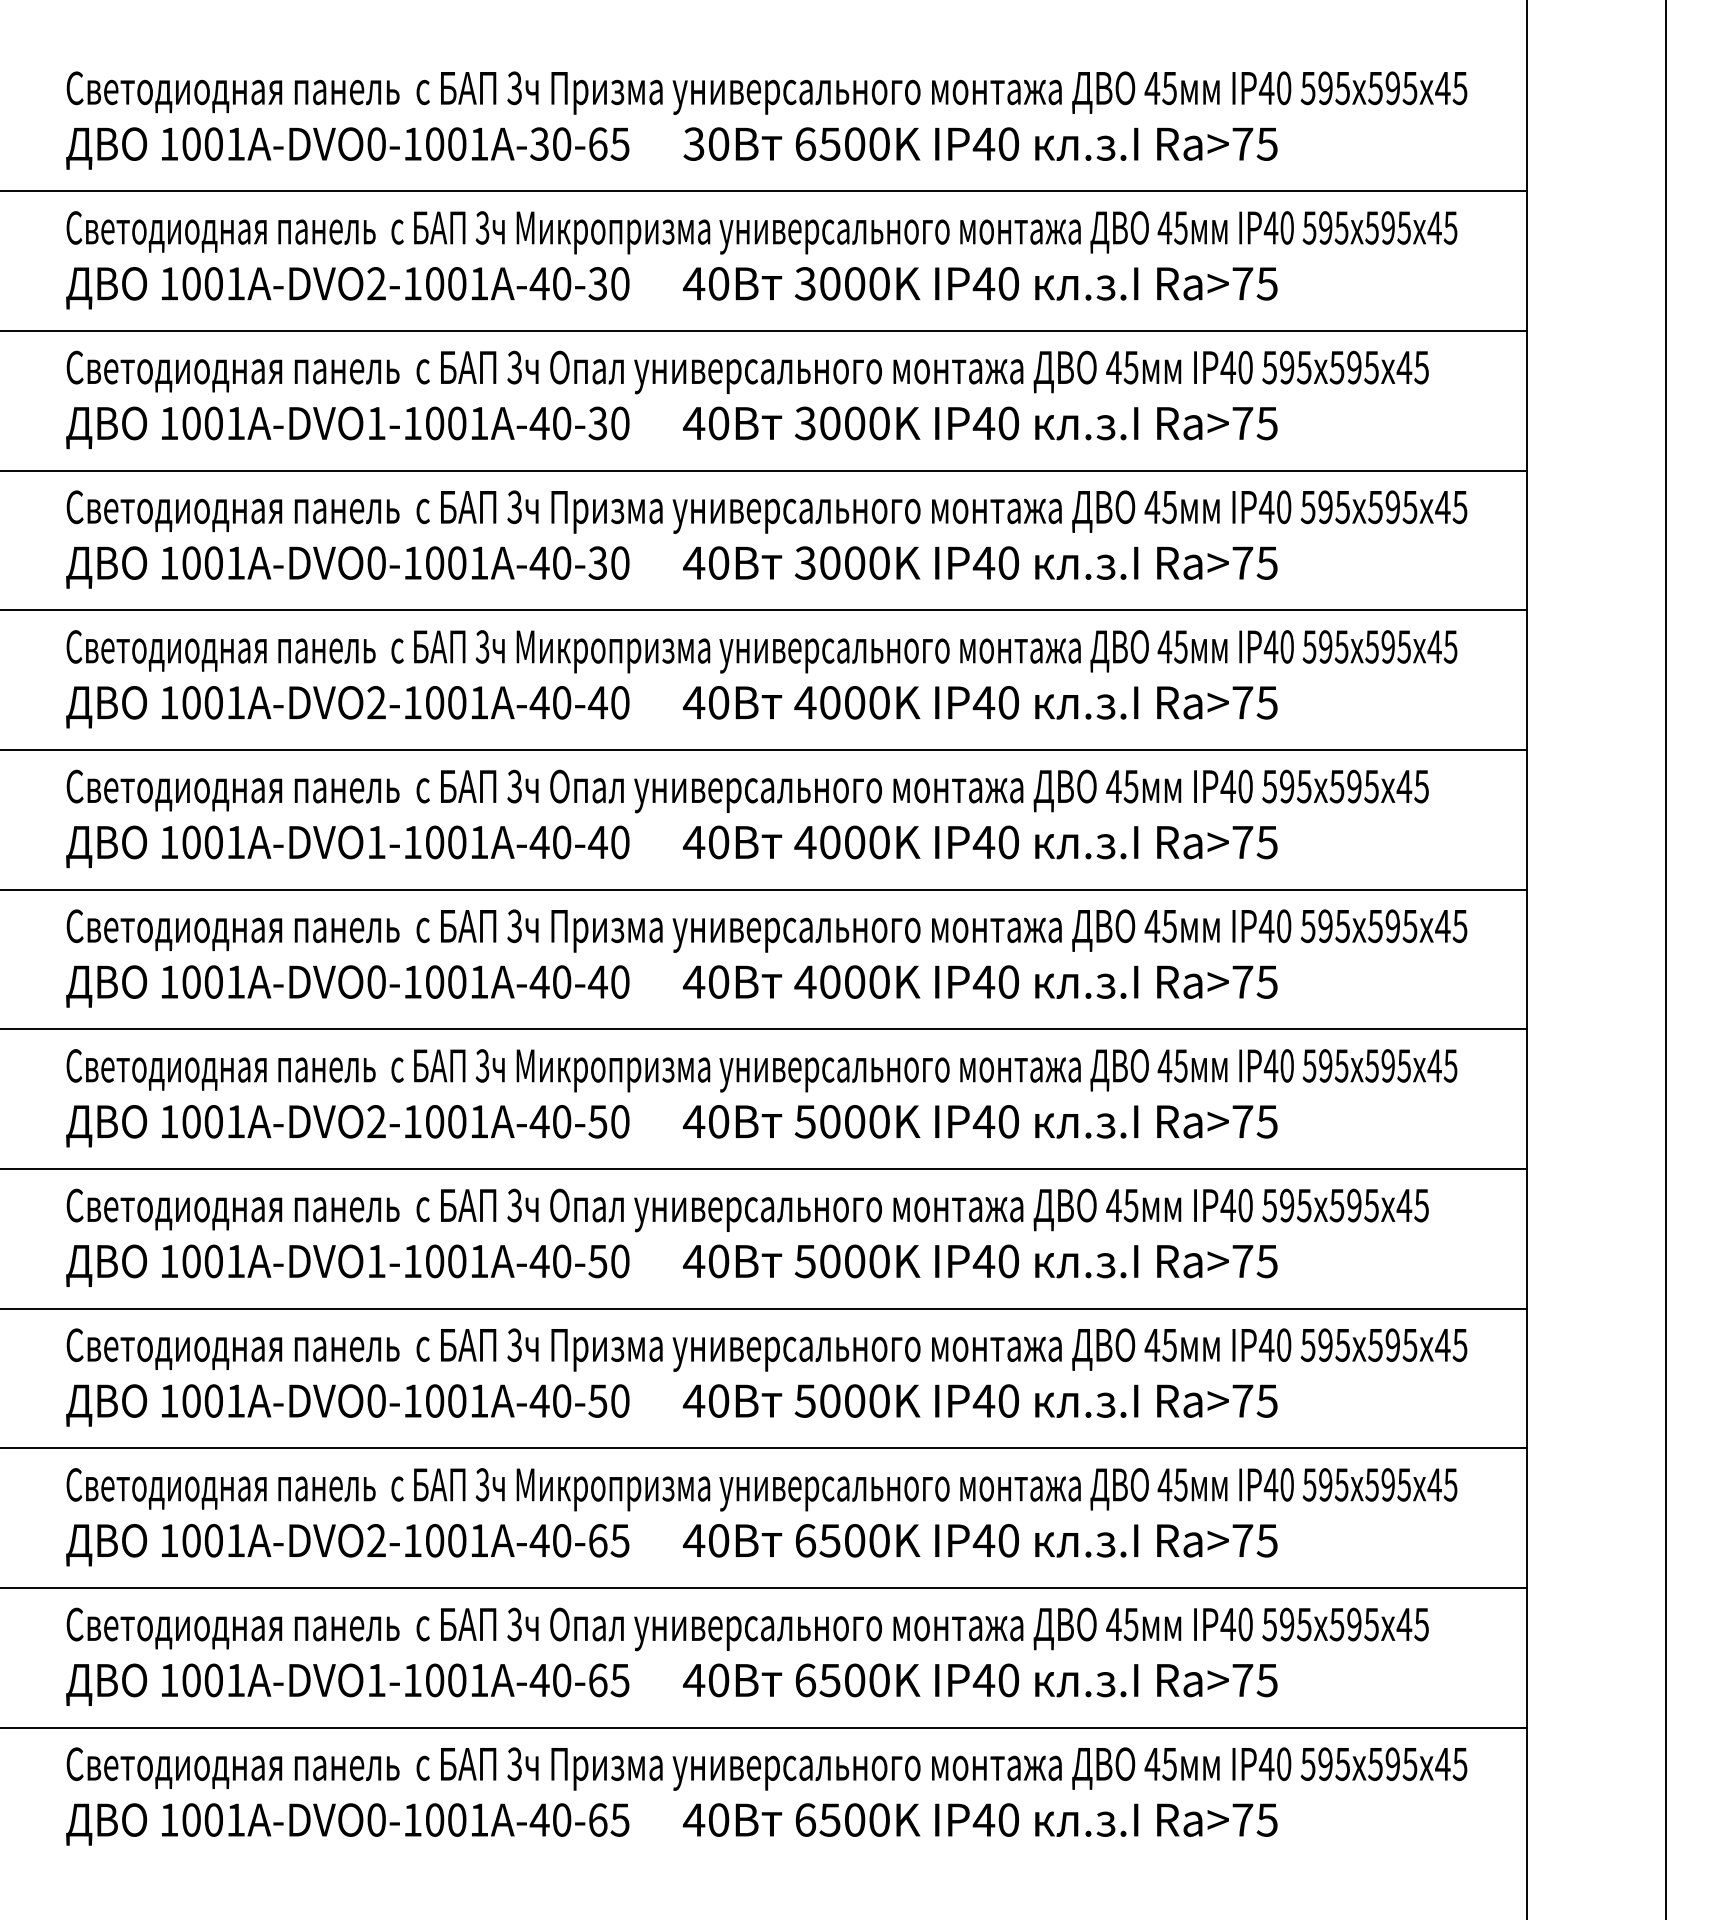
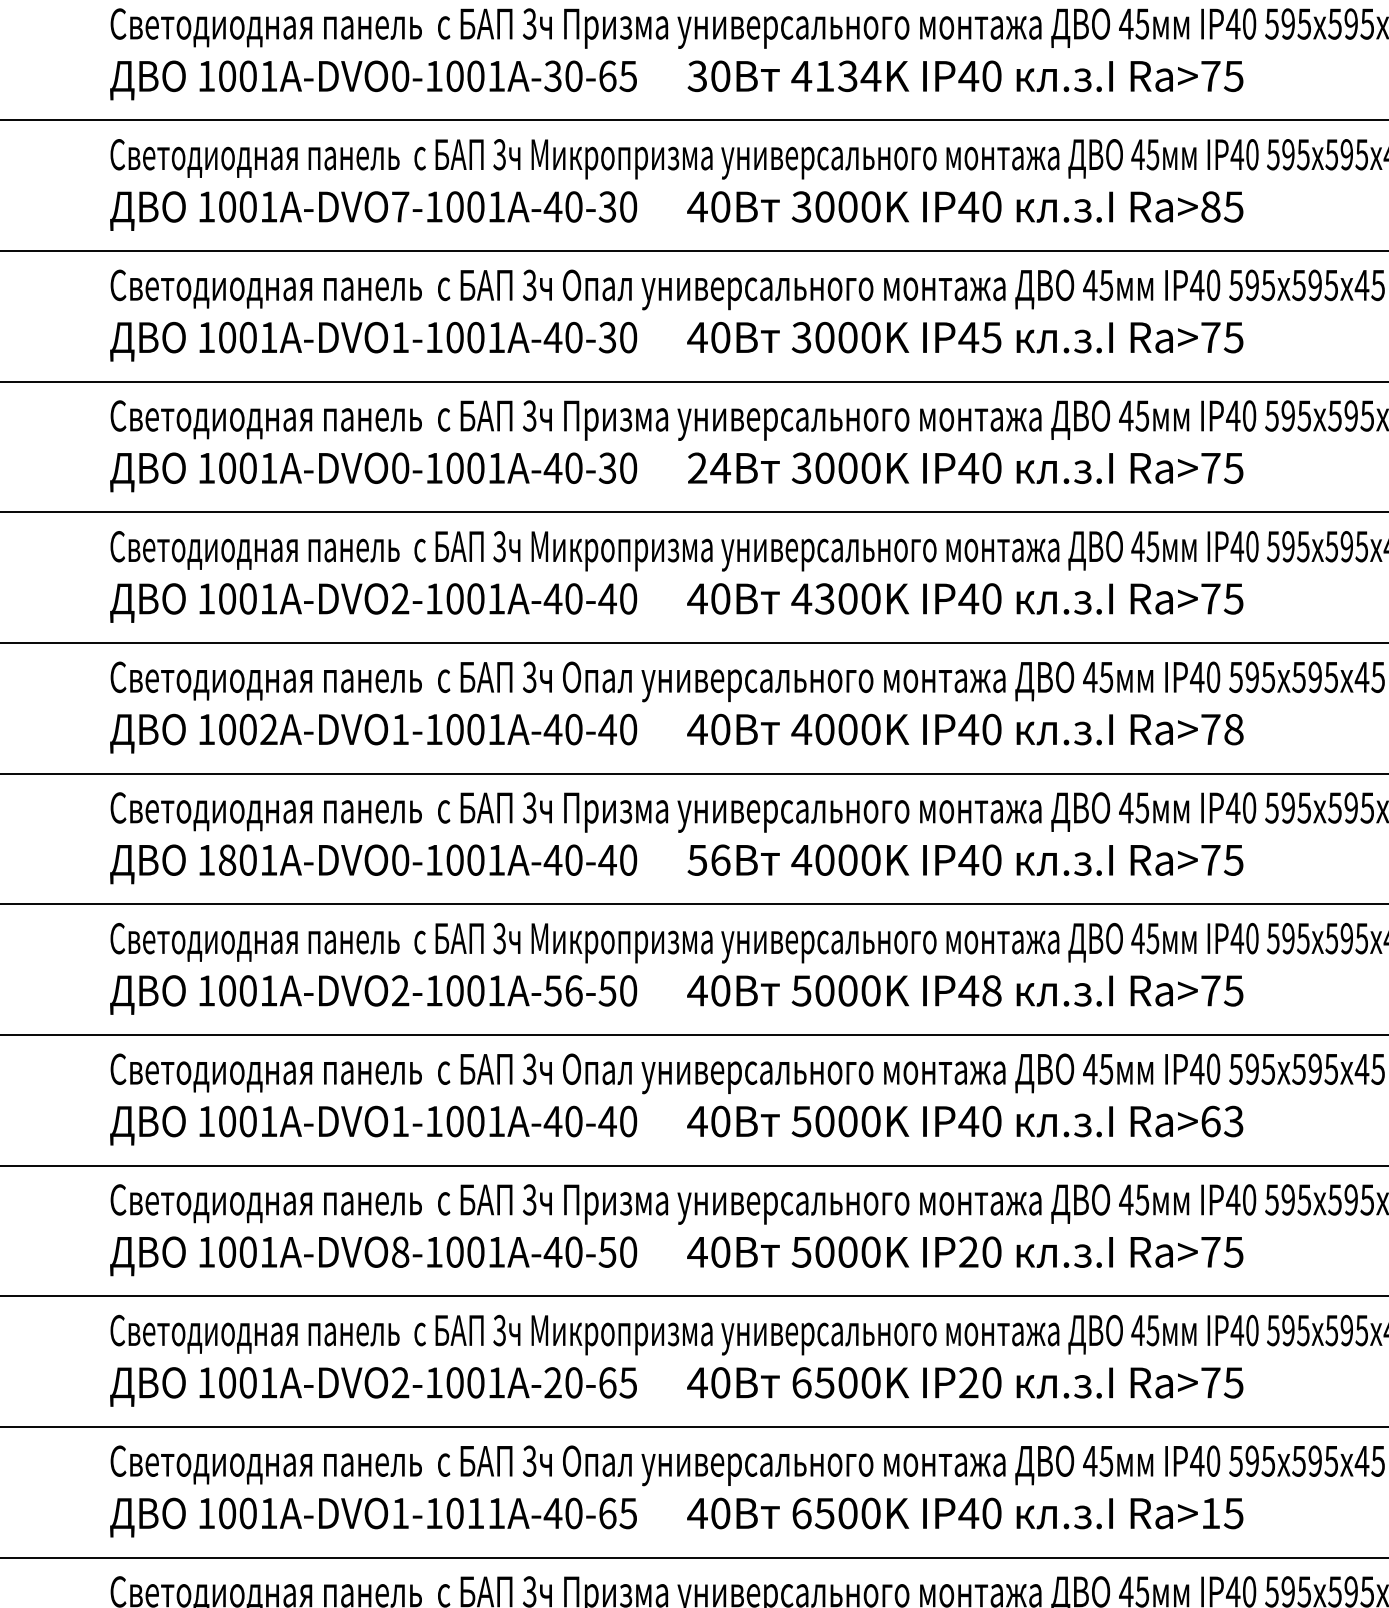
text: (842, 143) -> (836, 75), 6500K -> 4134K
text: (376, 283) -> (400, 206), 1001A-DVO2-1001A-40-30 -> 1001A-DVO7-1001A-40-30
text: (1242, 283) -> (1210, 206), Ra>75 -> Ra>85
text: (1008, 423) -> (991, 337), IP40 -> IP45
text: (705, 562) -> (708, 467), 40 -> 24
text: (829, 702) -> (824, 598), 4000K -> 4300K
text: (235, 841) -> (268, 728), 1001A-DVO1-1001A-40-40 -> 1002A-DVO1-1001A-40-40
text: (1266, 842) -> (1233, 729), Ra>75 -> Ra>78
text: (191, 981) -> (227, 859), 1001A-DVO0-1001A-40-40 -> 1801A-DVO0-1001A-40-40
text: (705, 981) -> (708, 859), 40 -> 56
text: (550, 1121) -> (563, 990), 1001A-DVO2-1001A-40-50 -> 1001A-DVO2-1001A-56-50
text: (1008, 1121) -> (991, 990), IP40 -> IP48
text: (597, 1261) -> (607, 1121), 1001A-DVO1-1001A-40-50 -> 1001A-DVO1-1001A-40-40
text: (1254, 1261) -> (1221, 1121), Ra>75 -> Ra>63
text: (376, 1400) -> (400, 1251), 1001A-DVO0-1001A-40-50 -> 1001A-DVO8-1001A-40-50
text: (983, 1400) -> (968, 1251), IP40 -> IP20
text: (539, 1540) -> (552, 1382), 1001A-DVO2-1001A-40-65 -> 1001A-DVO2-1001A-20-65
text: (983, 1540) -> (968, 1382), IP40 -> IP20
text: (457, 1680) -> (476, 1513), 1001A-DVO1-1001A-40-65 -> 1001A-DVO1-1011A-40-65
text: (1242, 1680) -> (1210, 1513), Ra>75 -> Ra>15

